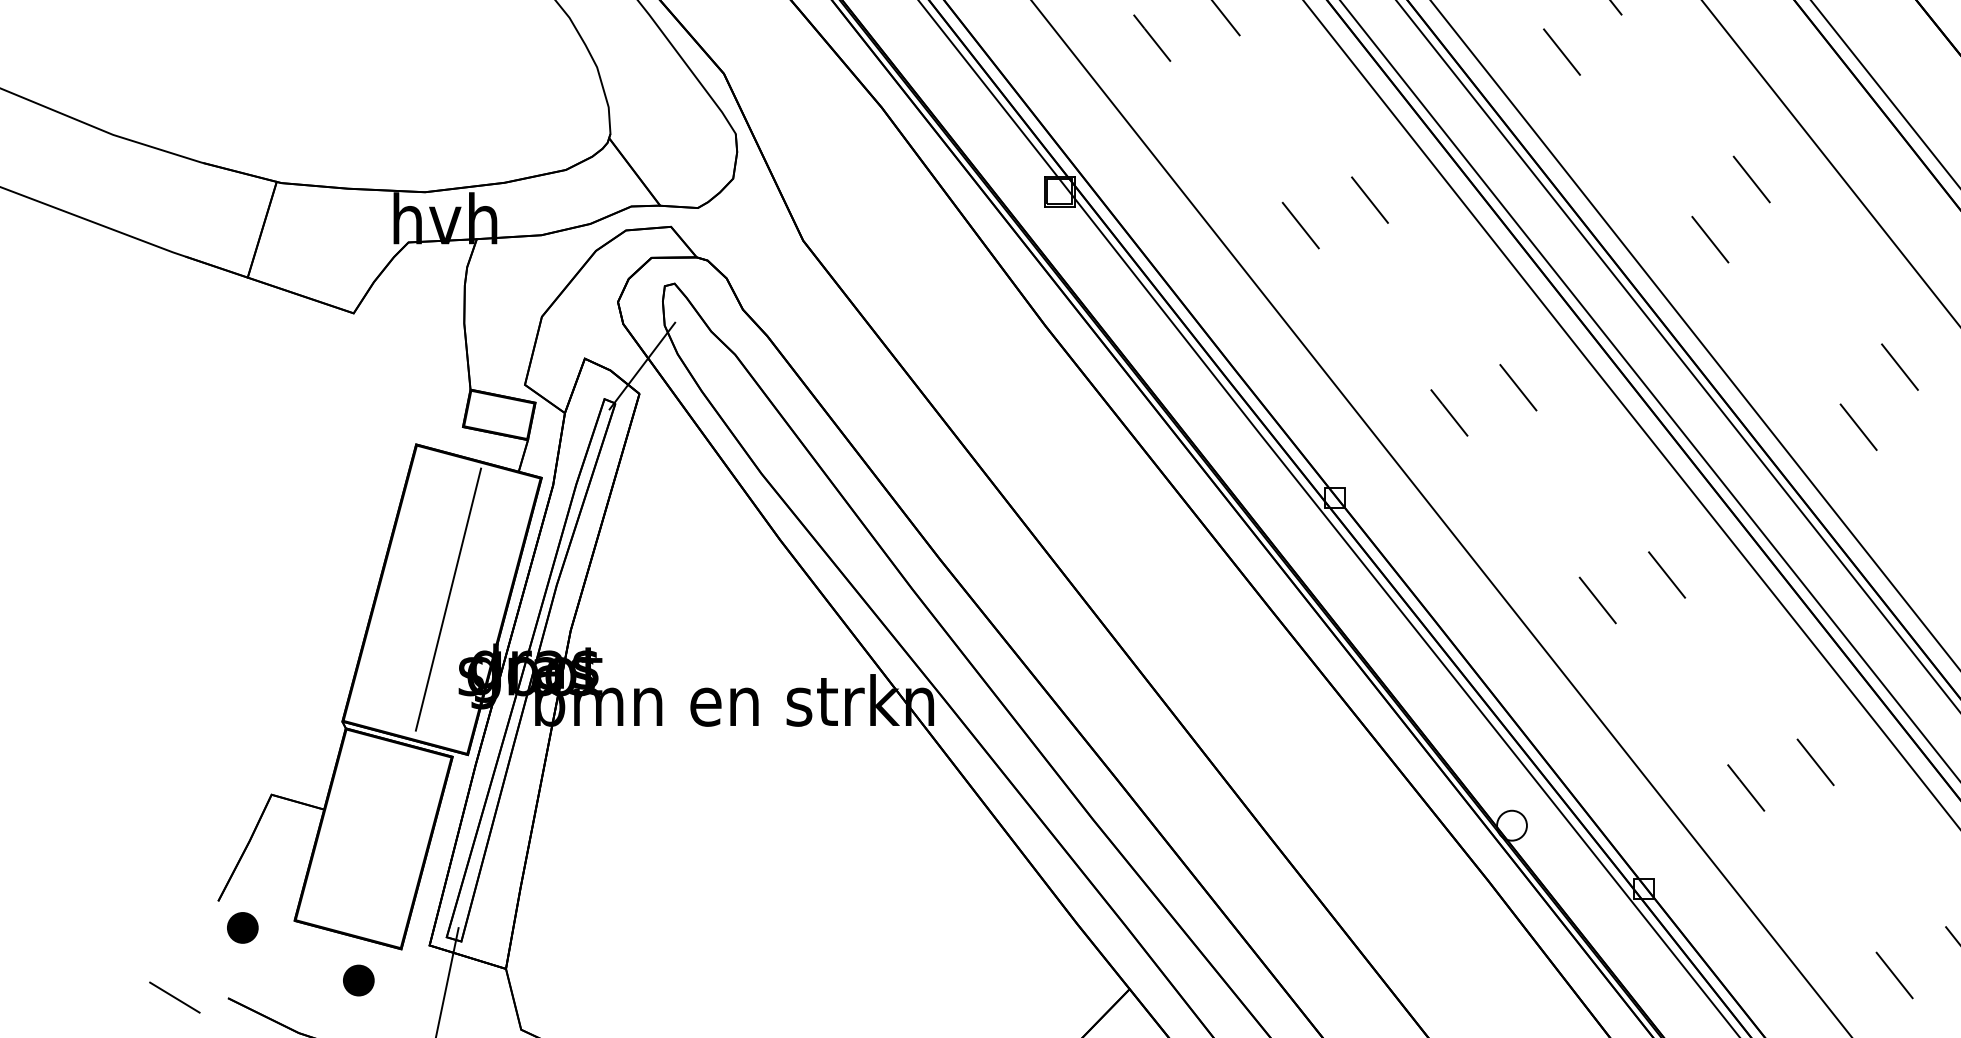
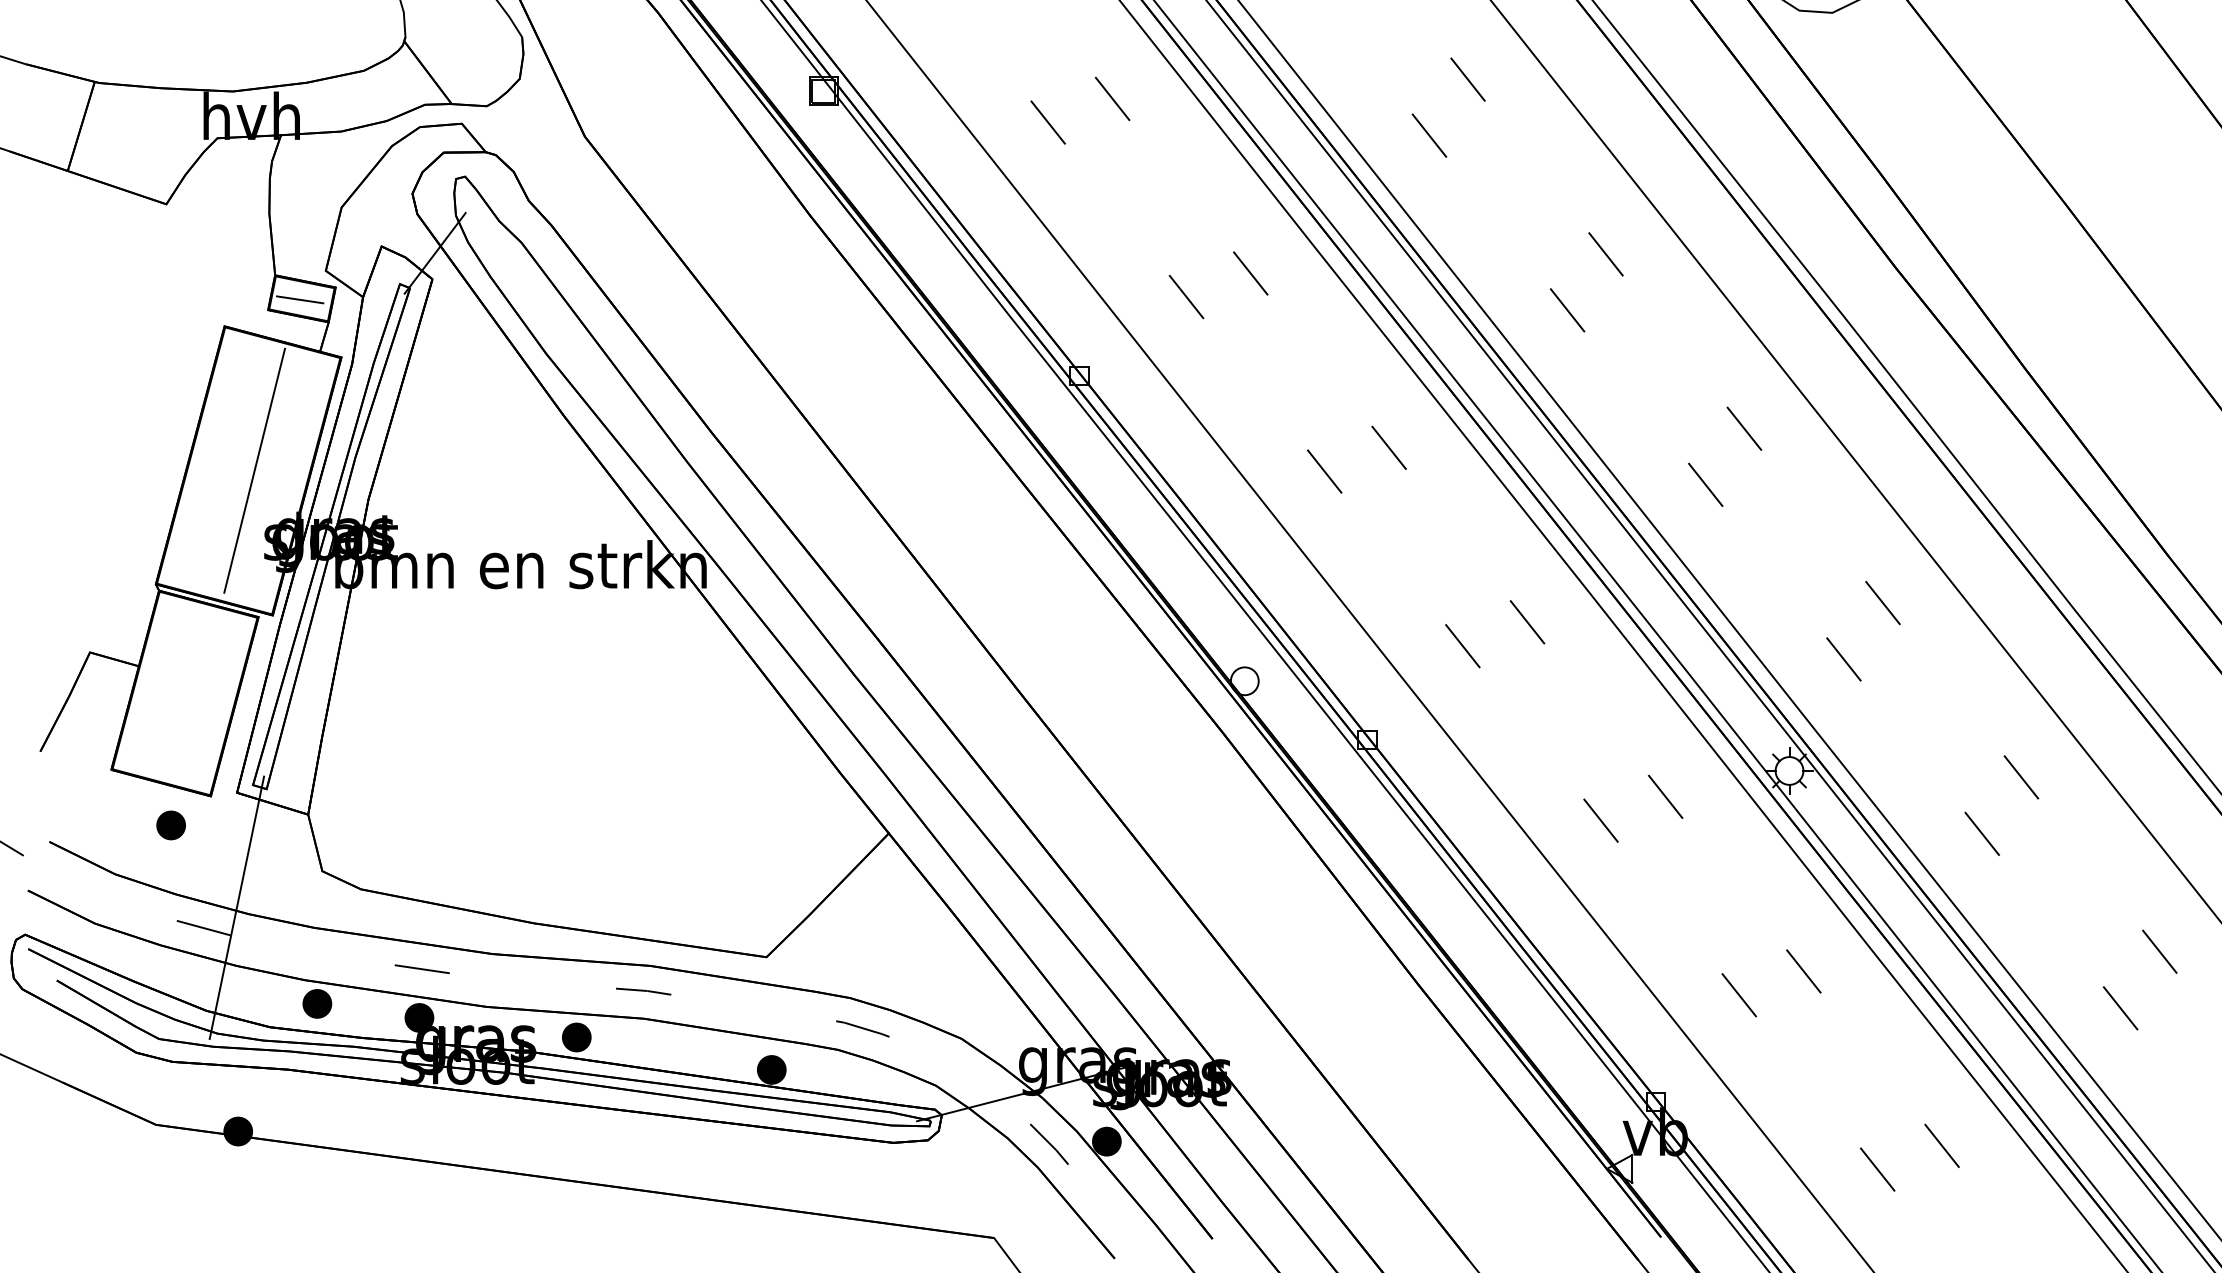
line: (497, 415) -> (300, 299), added
part: (242, 927) -> (62, 776), removed

